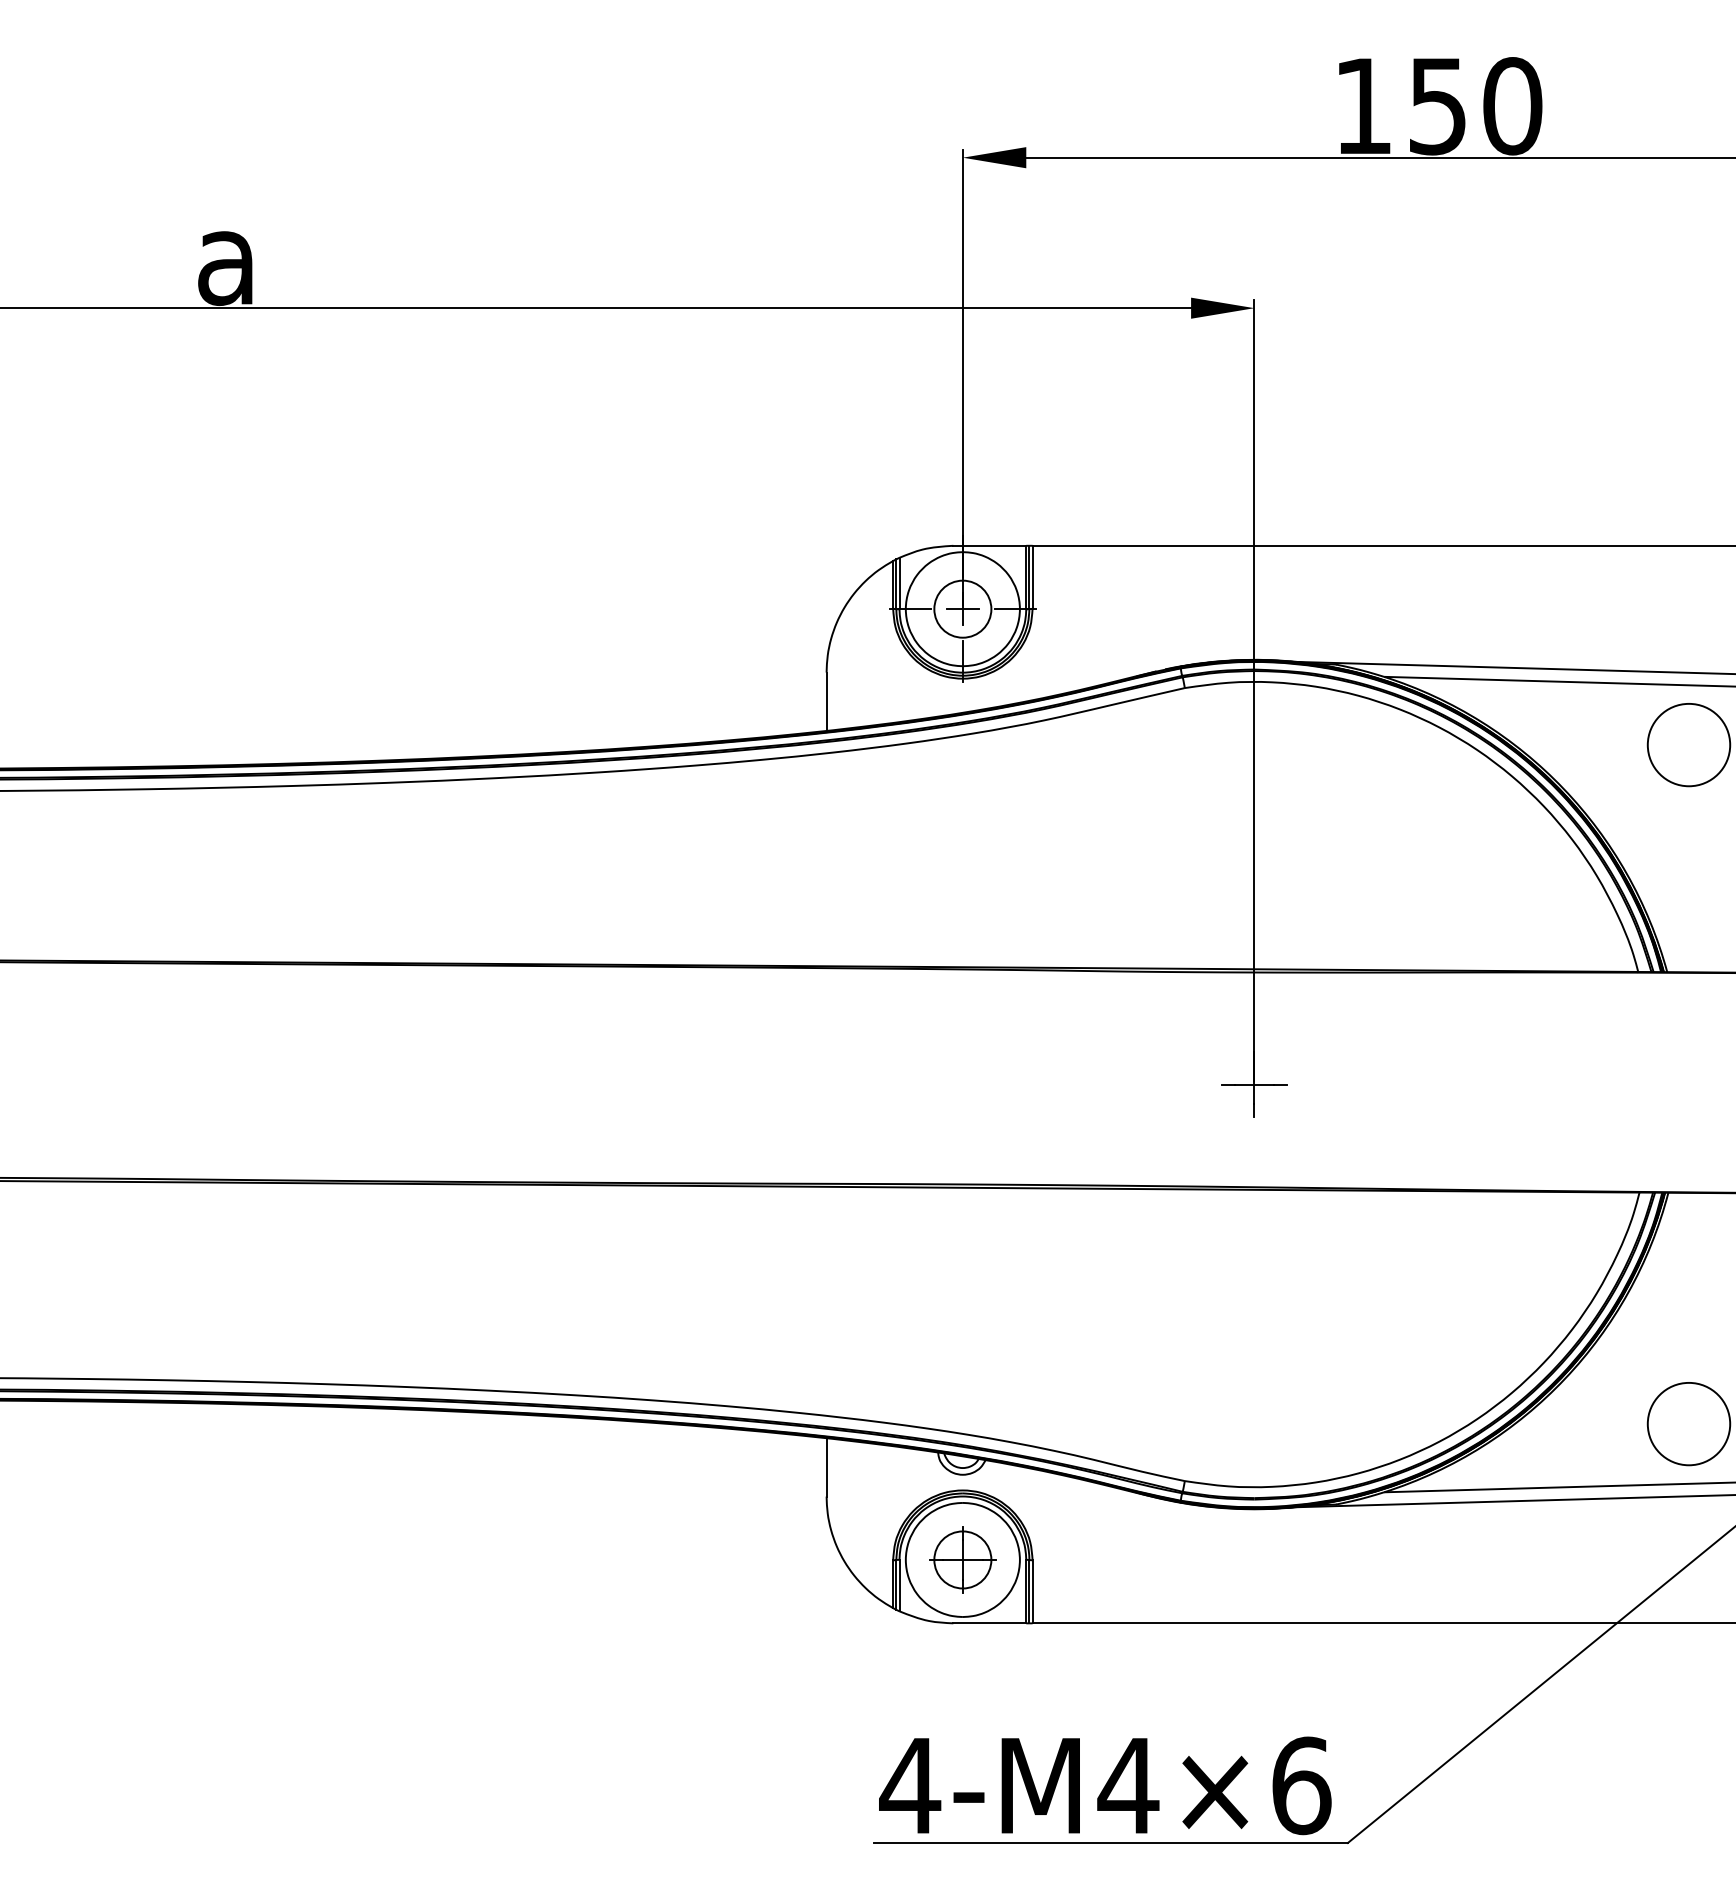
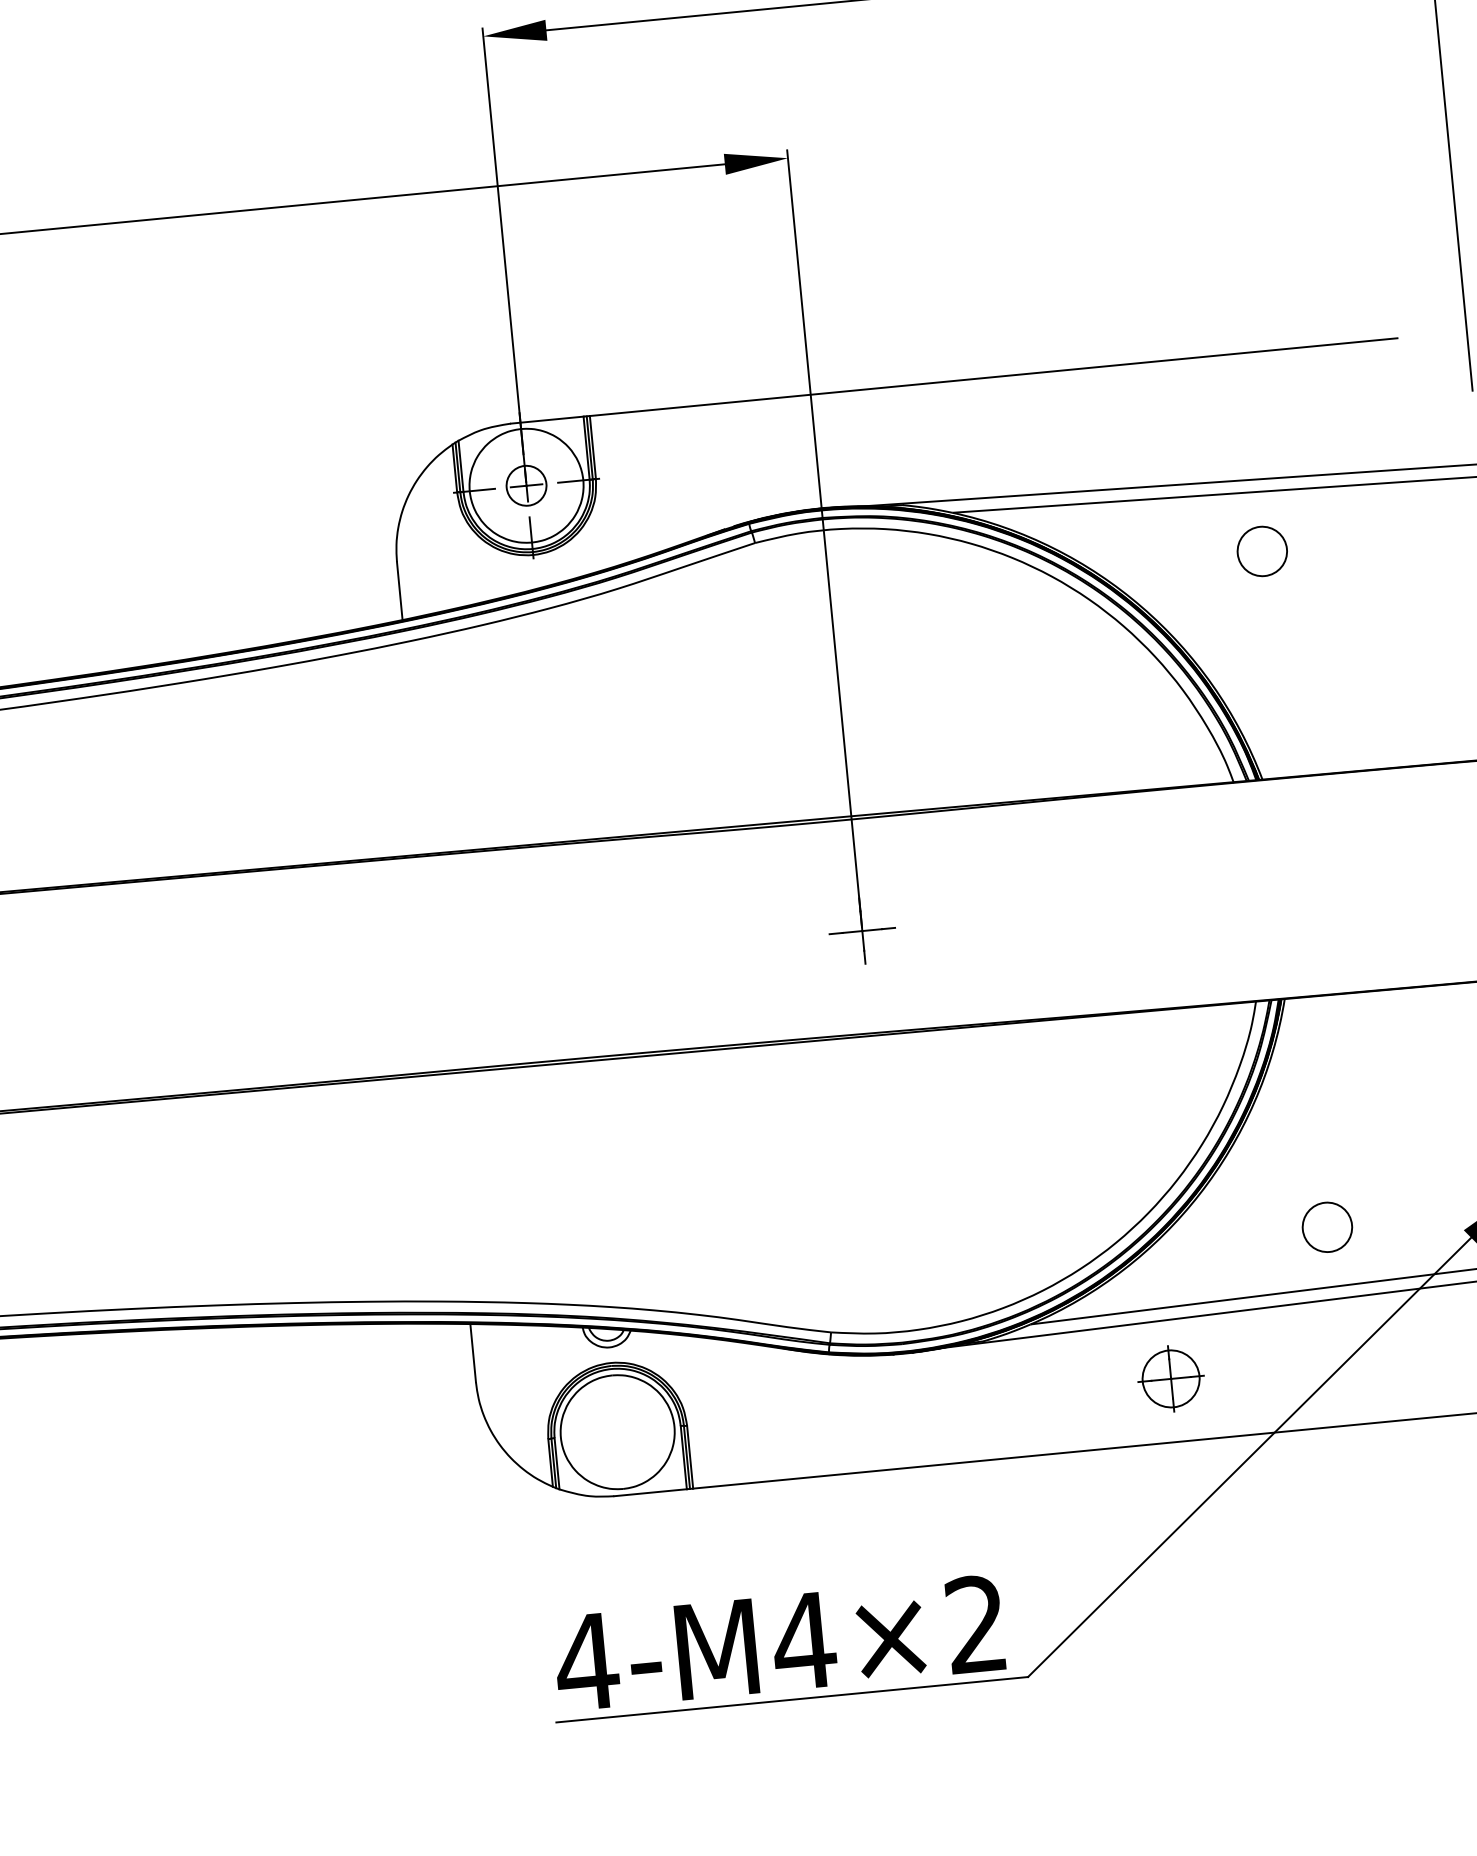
circle: (962, 608) -> (526, 485), size x0.7
circle: (1688, 744) -> (1261, 550), size x0.6
circle: (1688, 1423) -> (1326, 1226), size x0.6
part: (962, 1559) -> (1170, 1378), moved
text: (1301, 1785) -> (976, 1624), 4-M4×6 -> 4-M4×2

